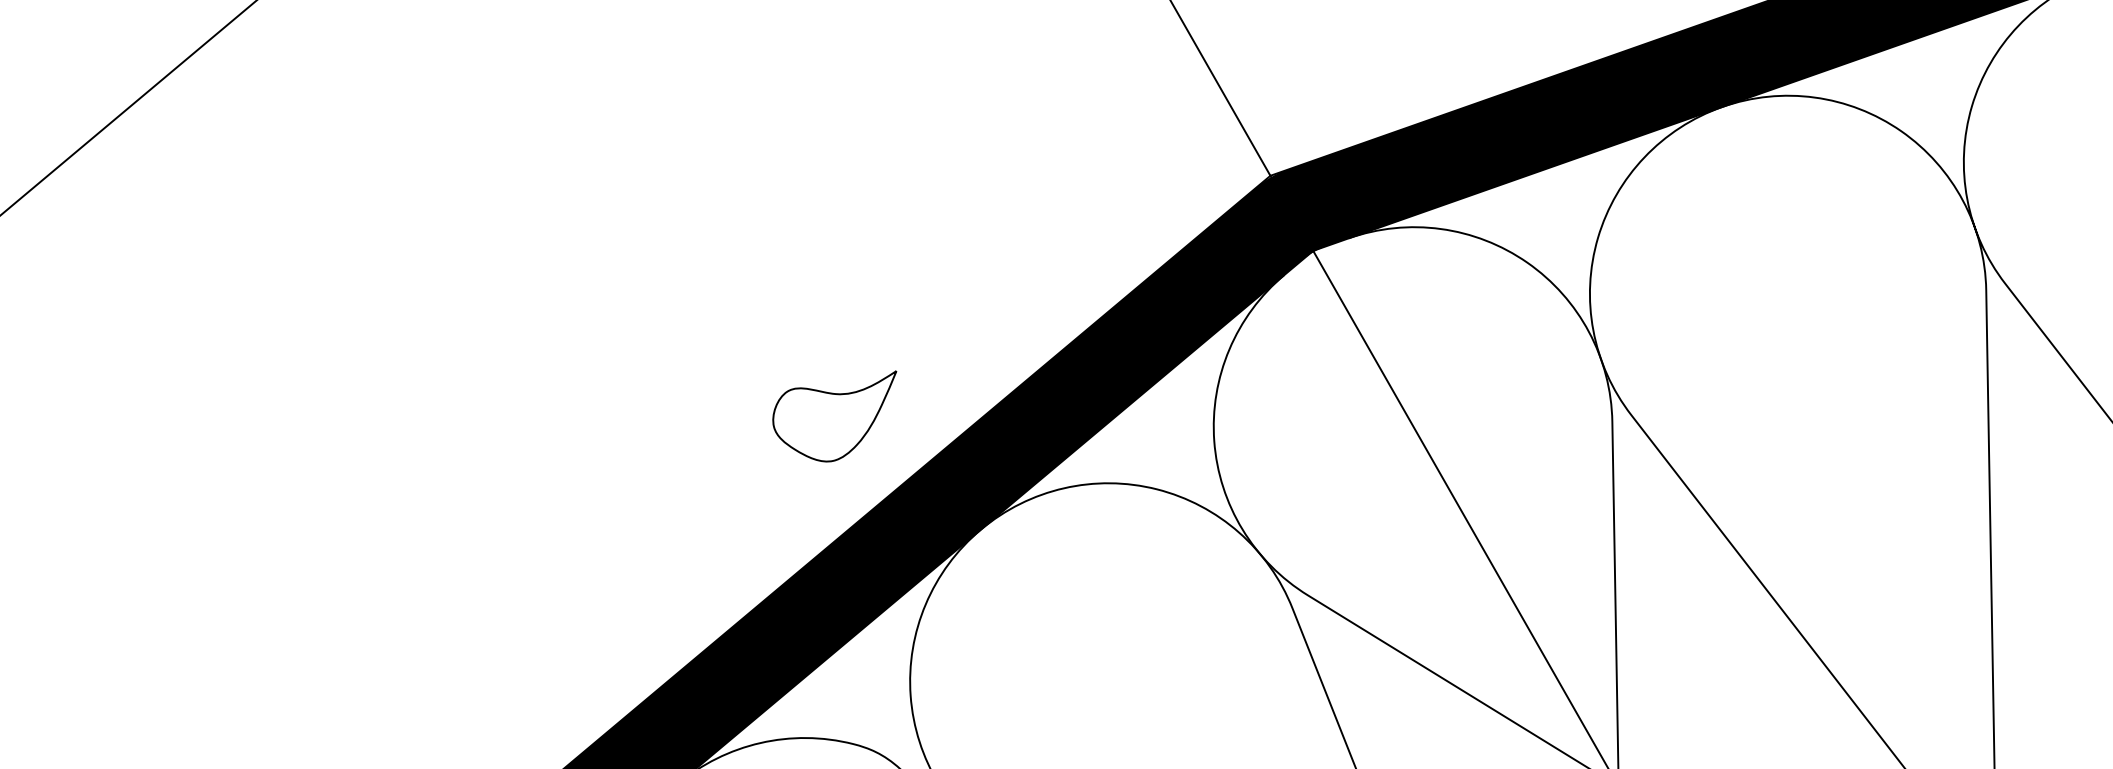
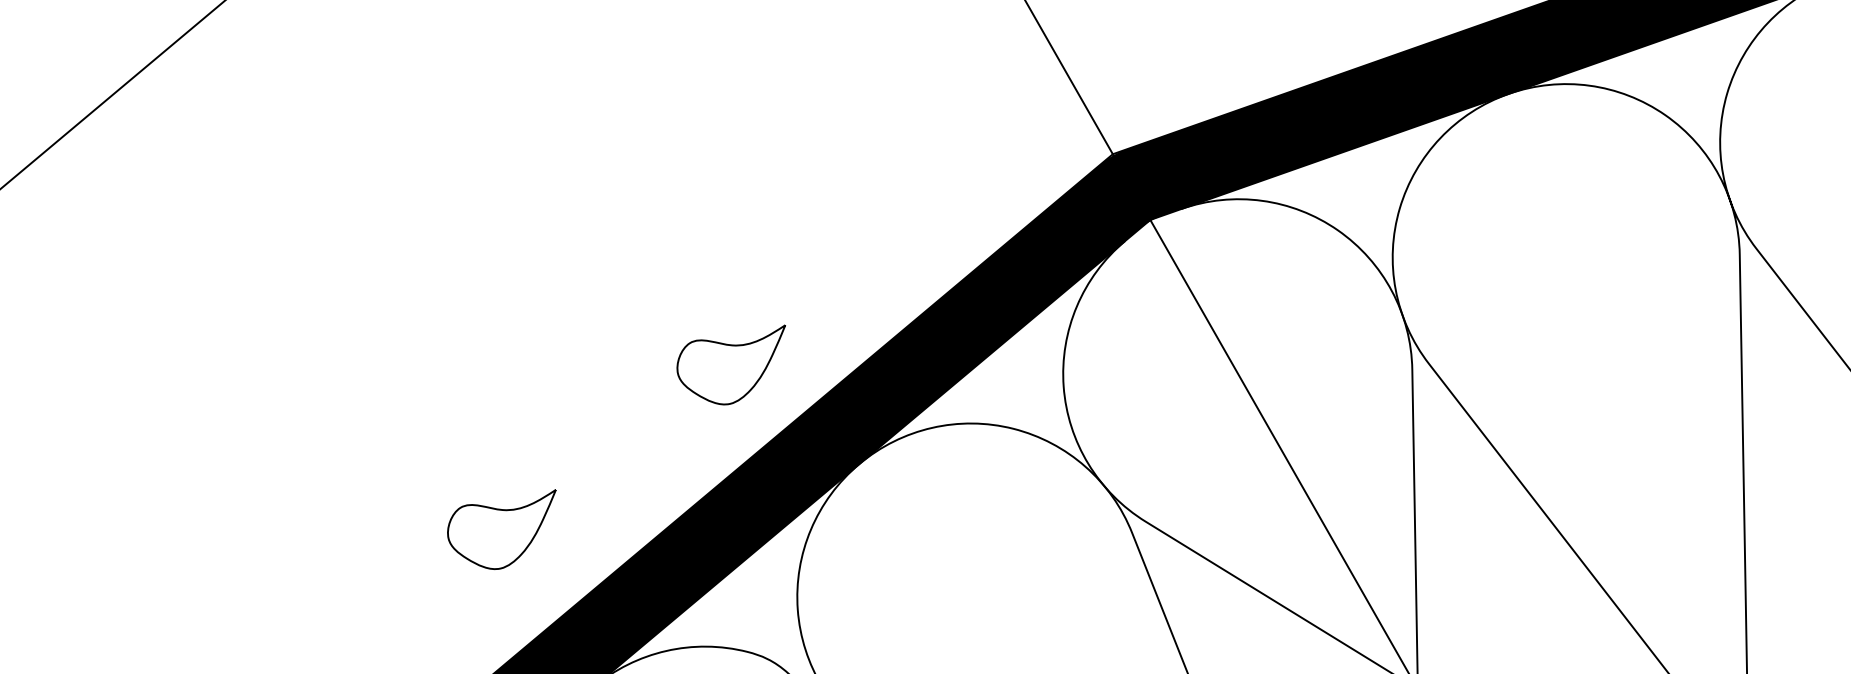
part: (572, 604) -> (501, 529), added

